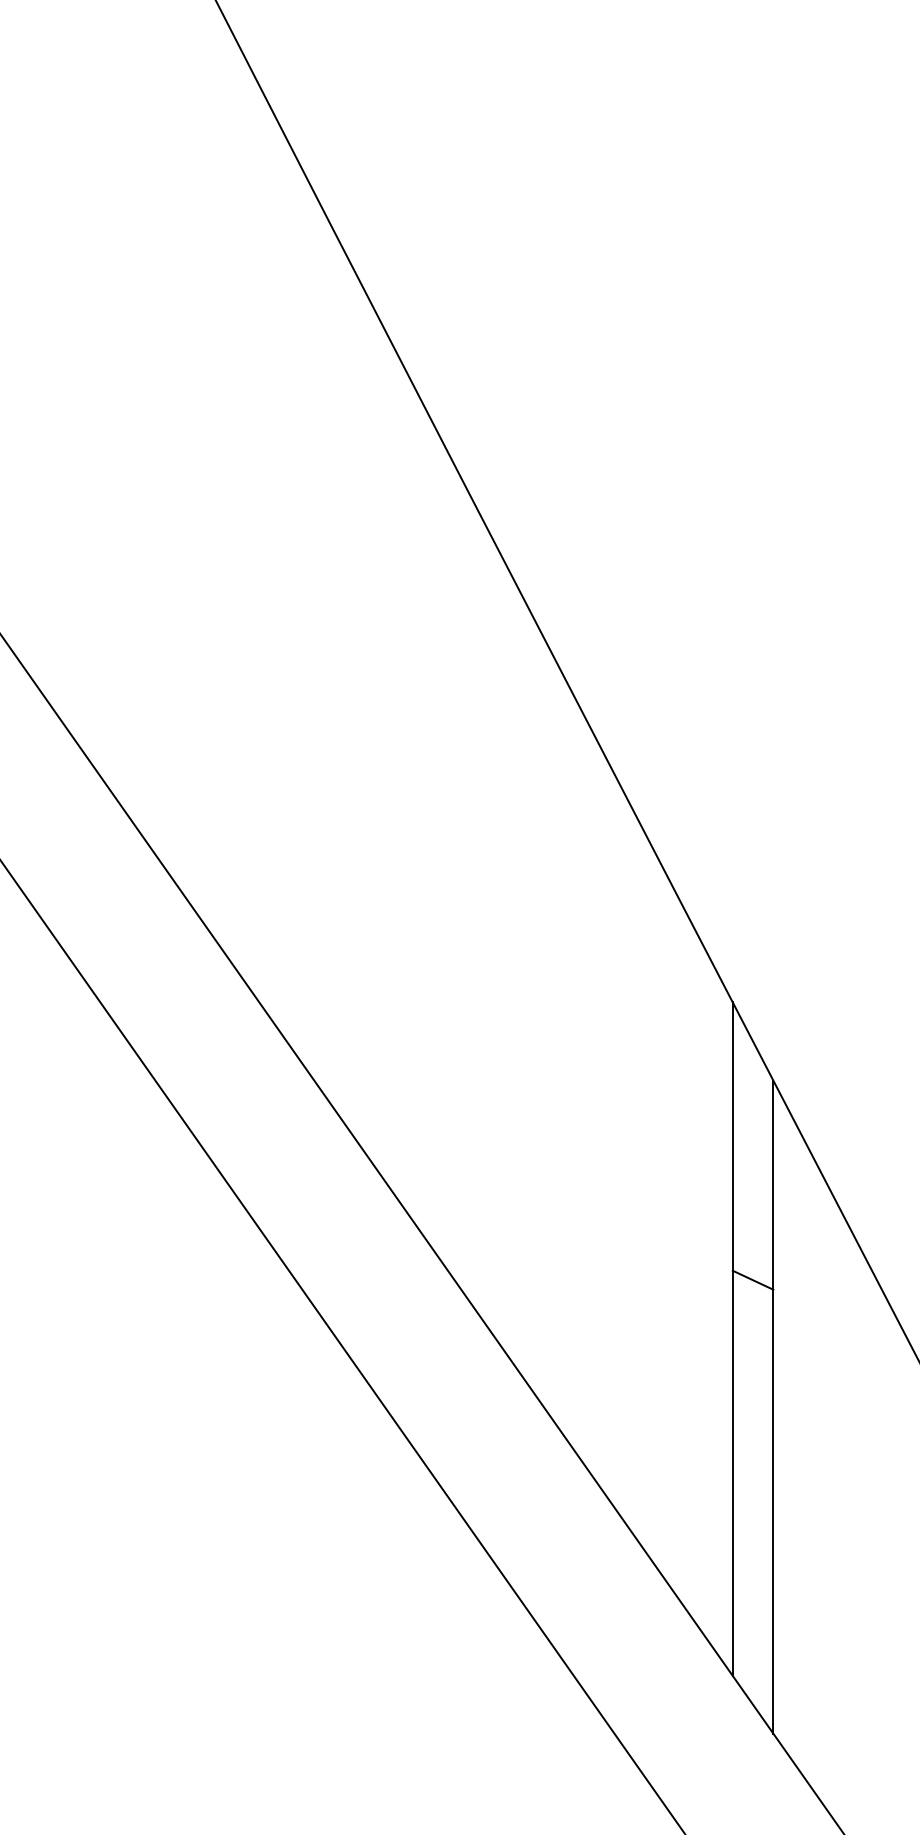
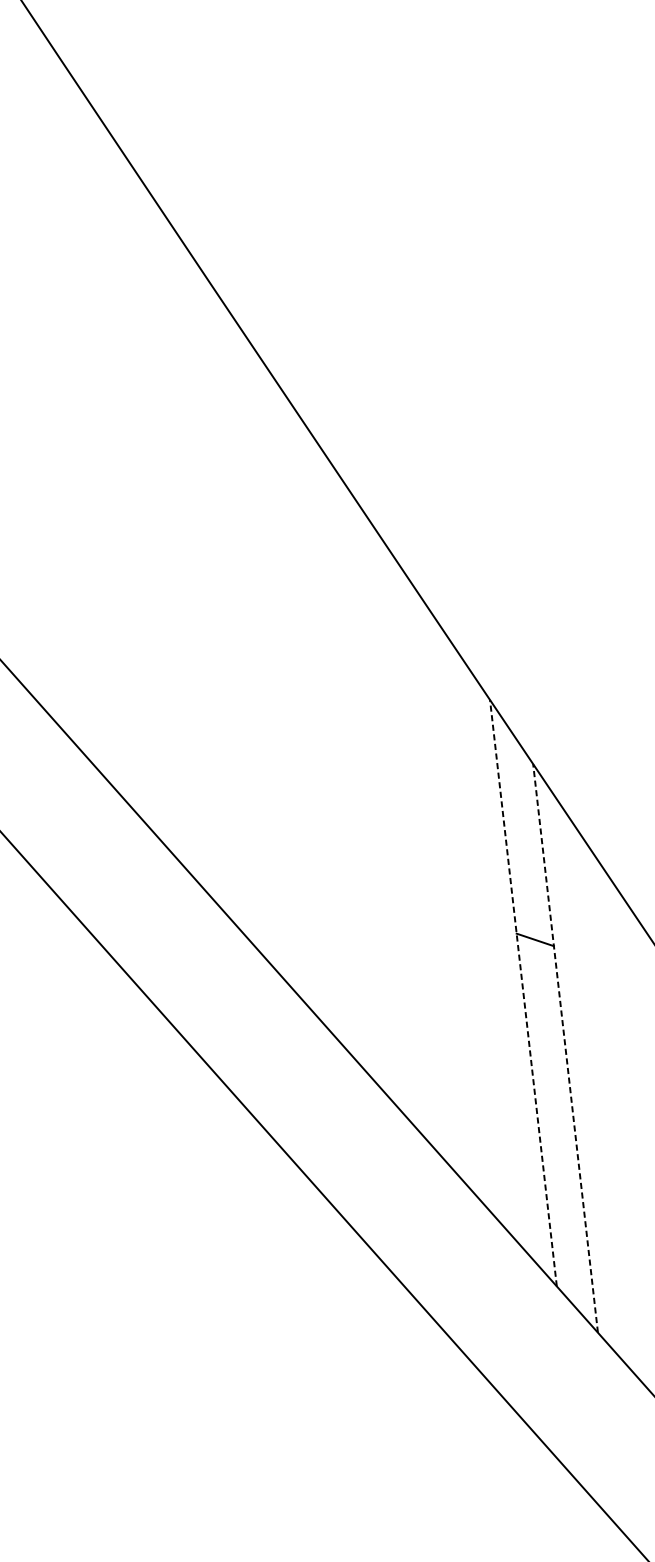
line: (732, 1339) -> (523, 993), solid -> dashed
line: (773, 1406) -> (565, 1047), solid -> dashed

